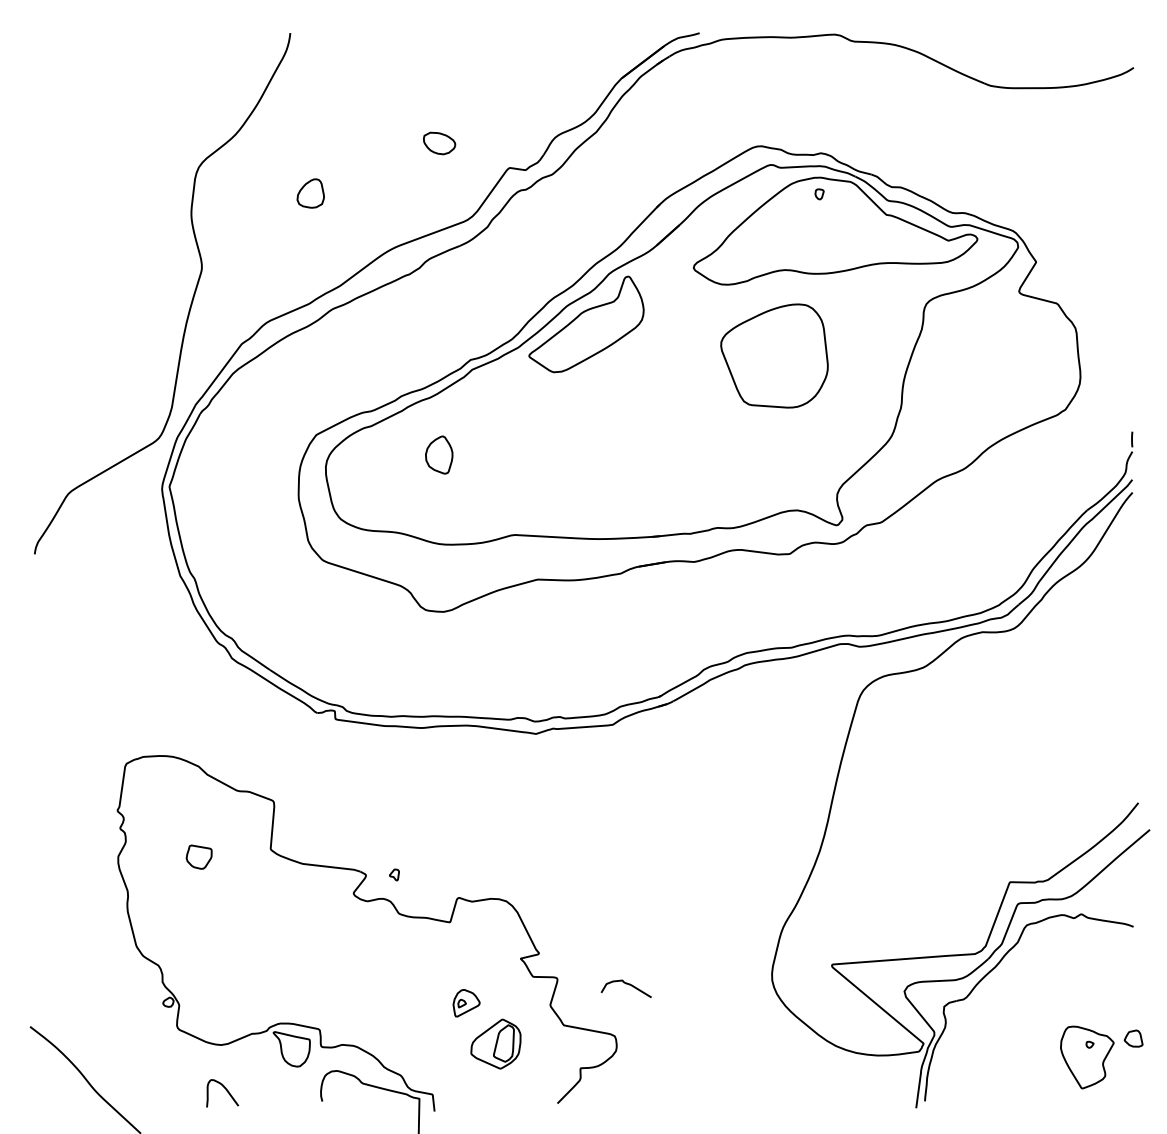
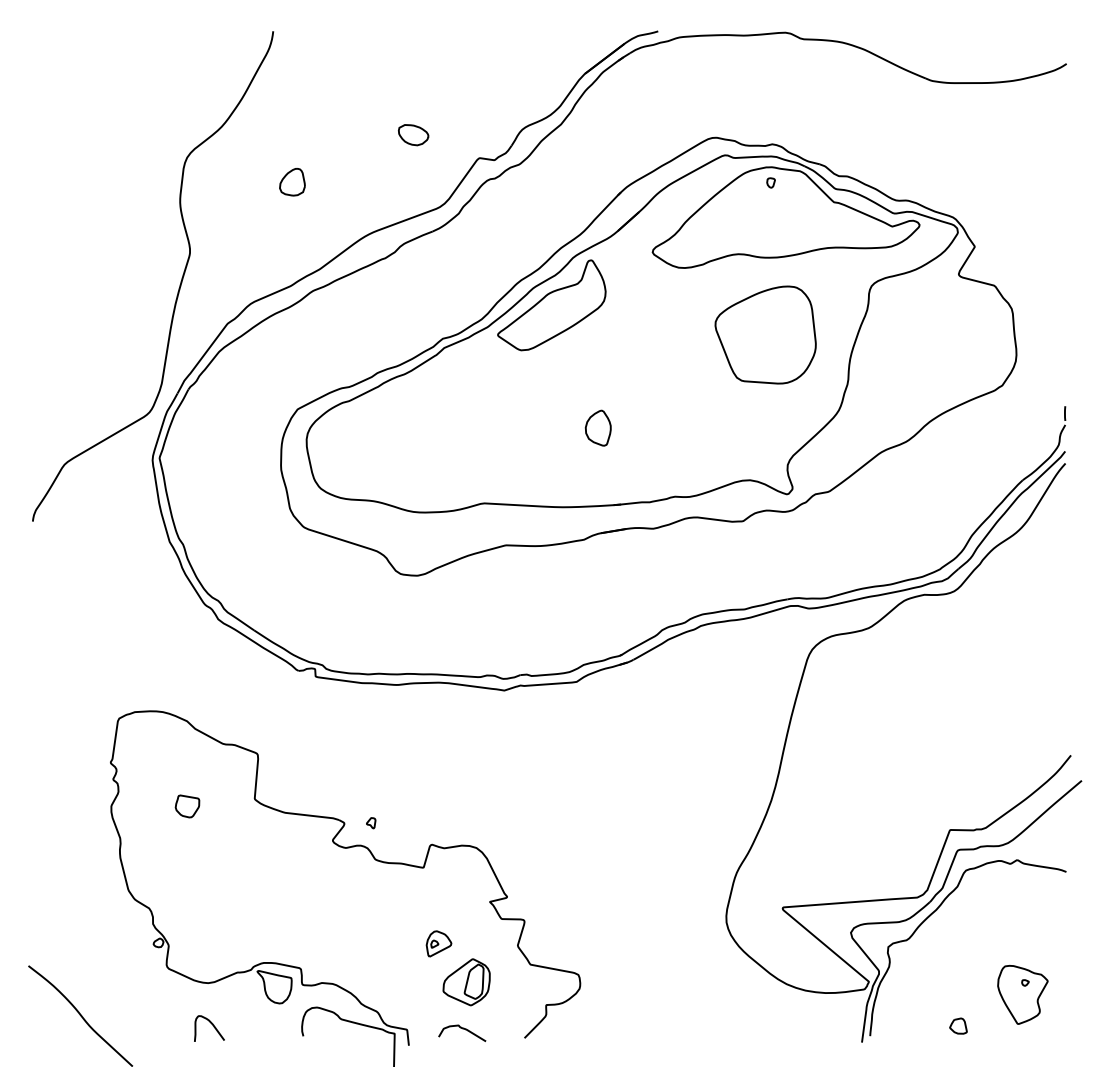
part: (774, 355) -> (765, 334), moved
part: (438, 454) -> (597, 427), moved
curve: (626, 984) -> (462, 1029), moved
part: (1133, 1037) -> (958, 1025), moved

